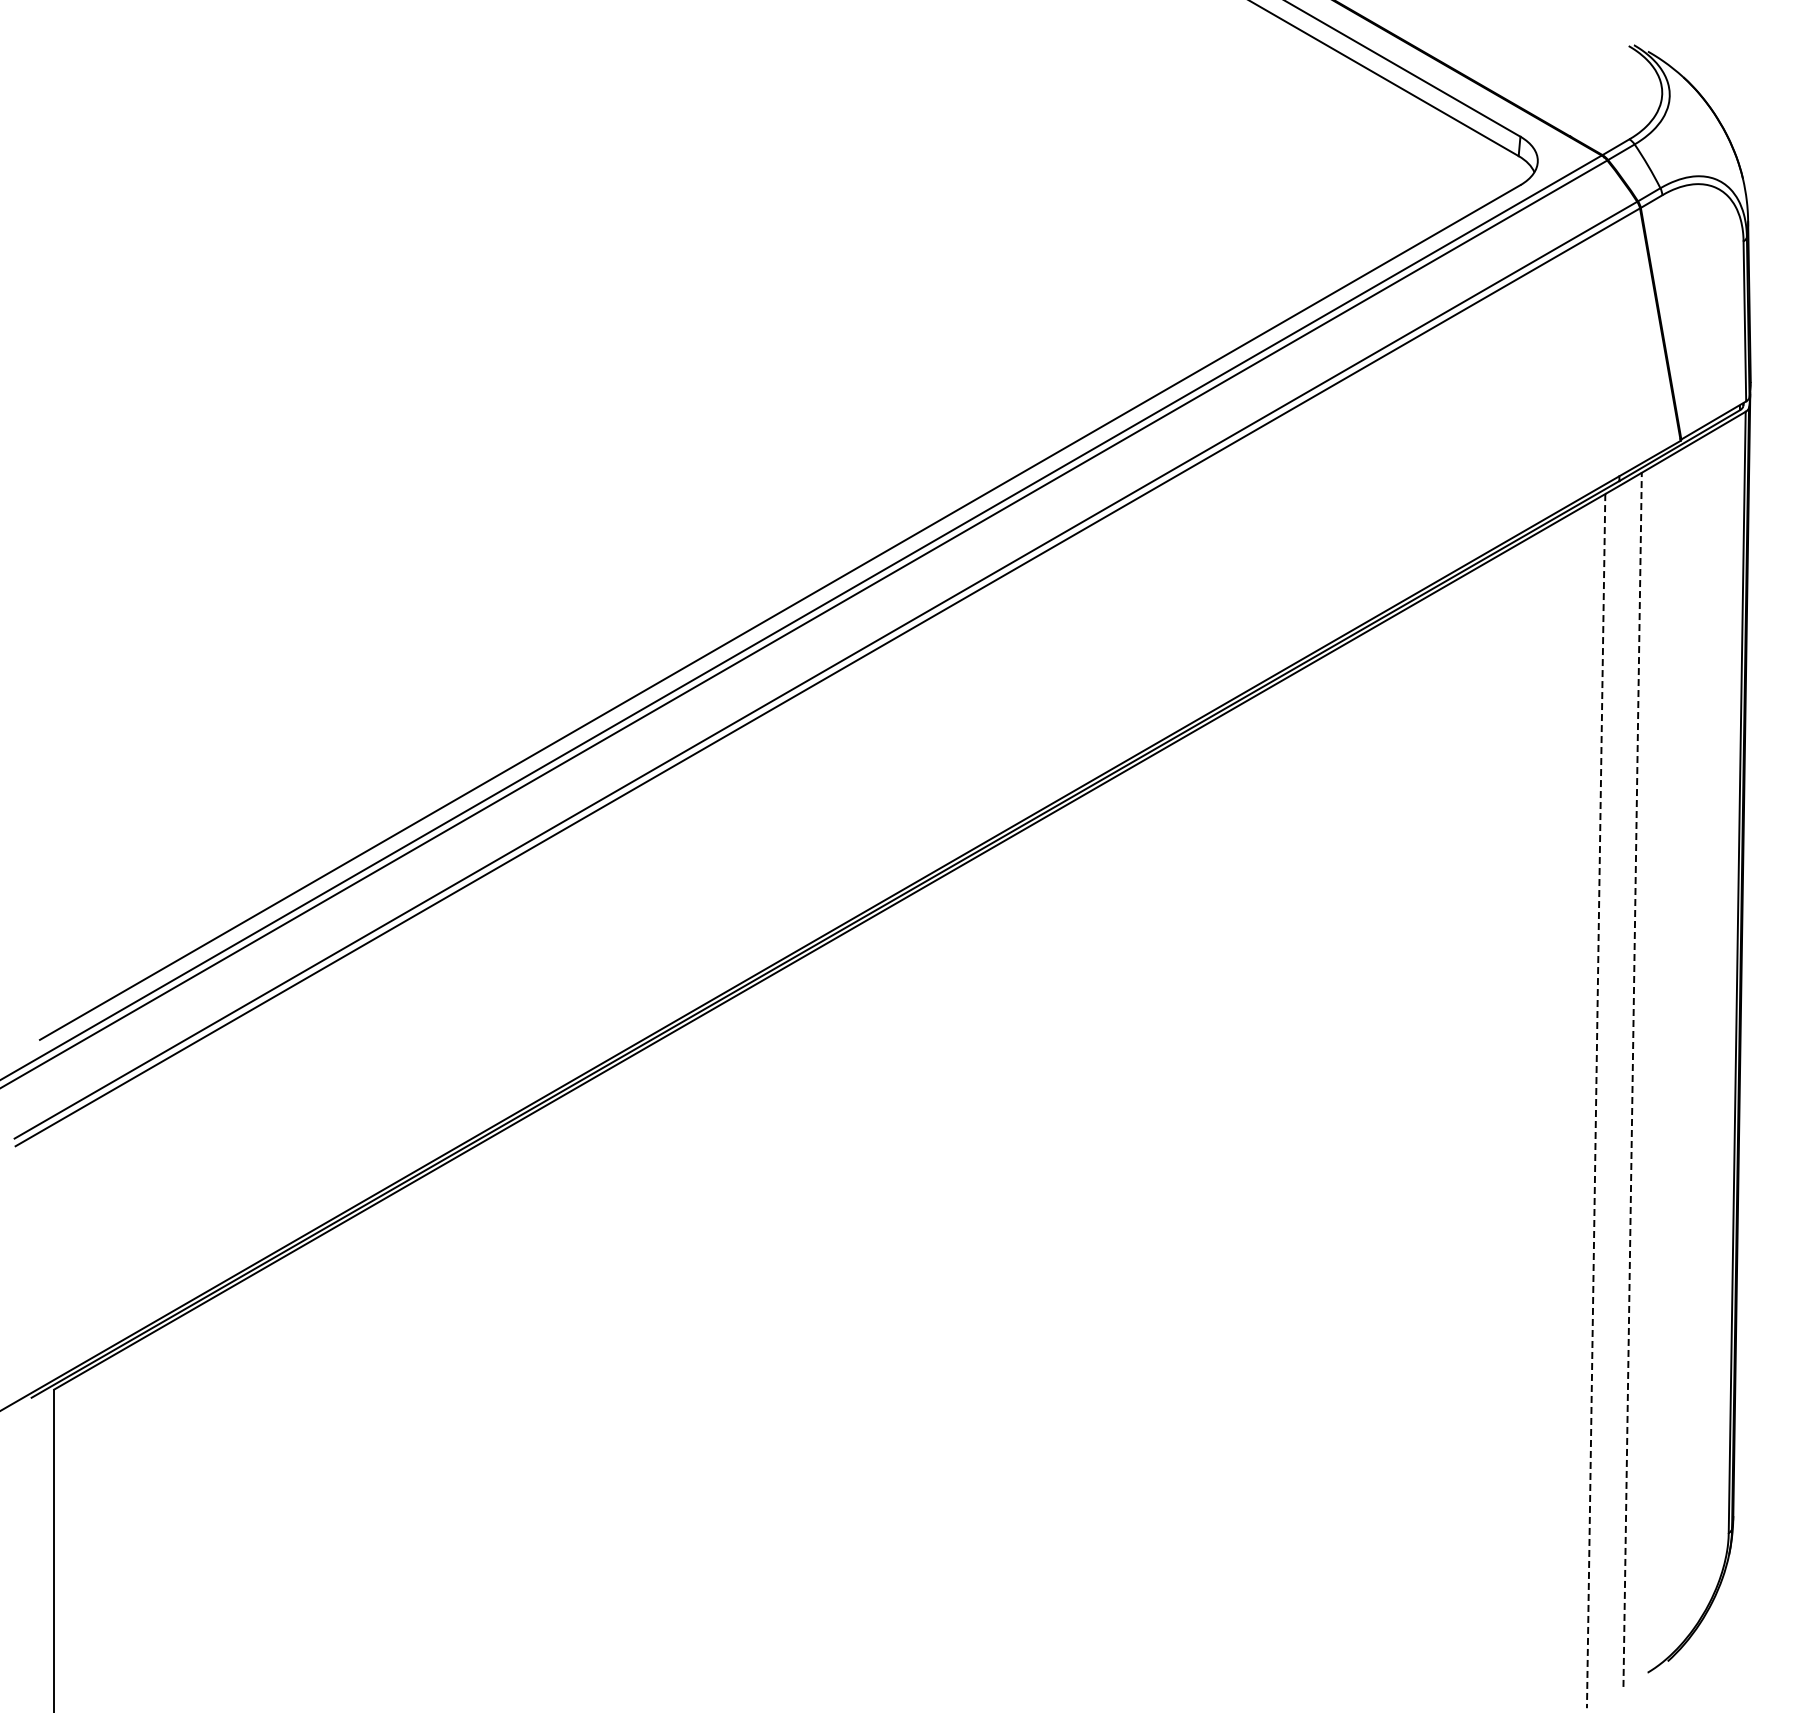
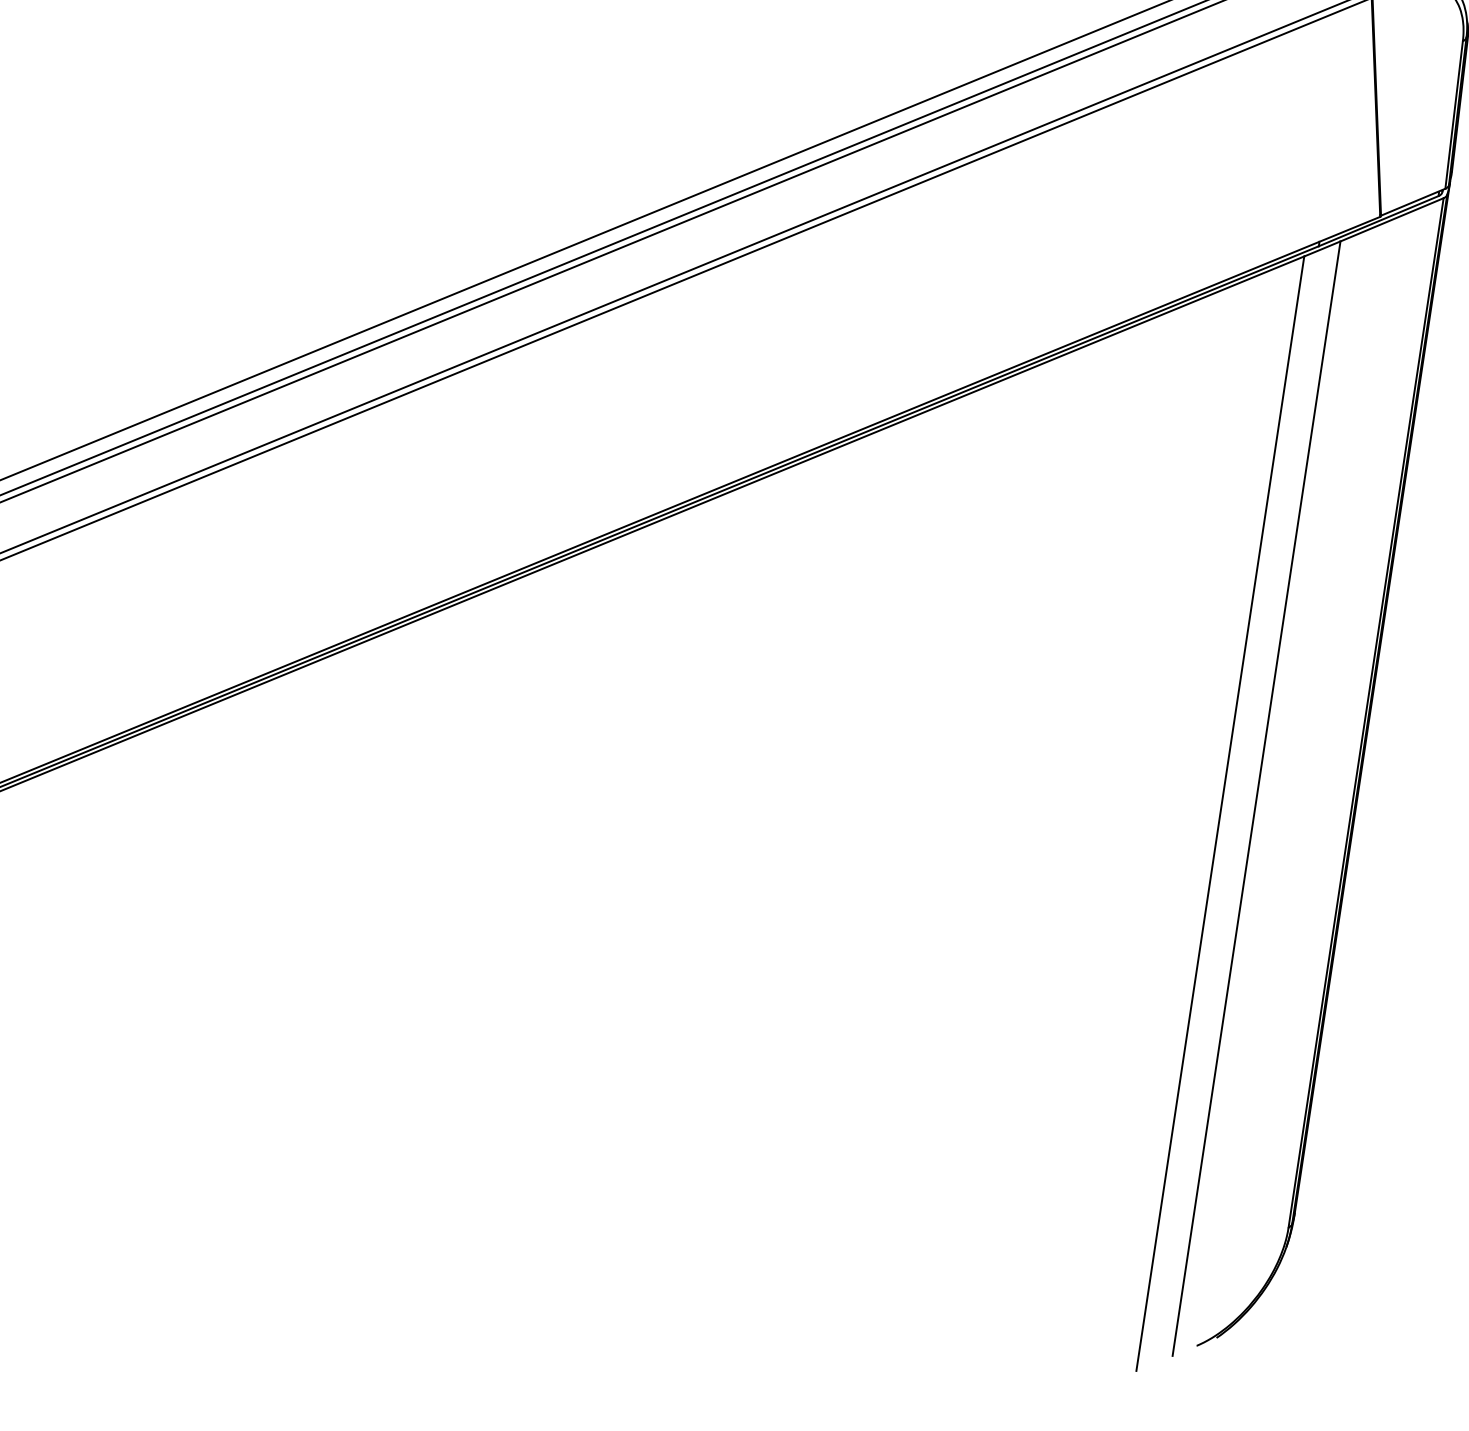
line: (1632, 1079) -> (1256, 798), dashed -> solid
line: (1596, 1101) -> (1220, 814), dashed -> solid

